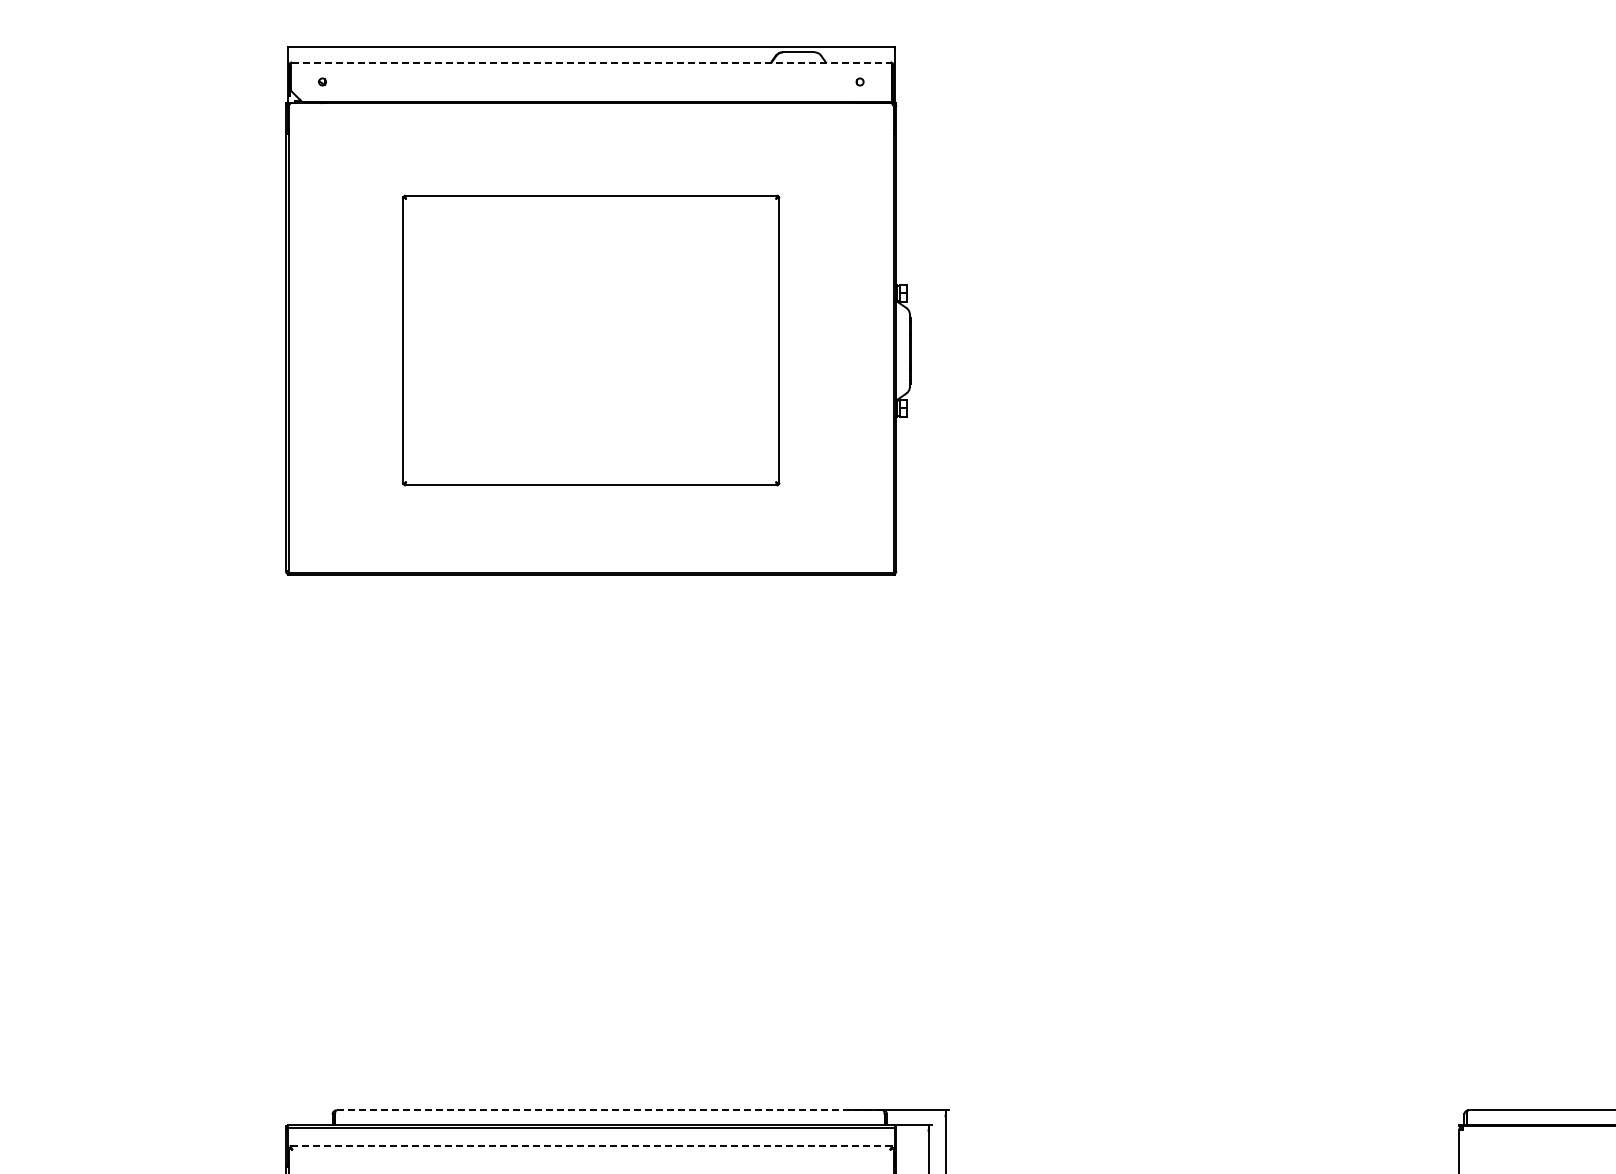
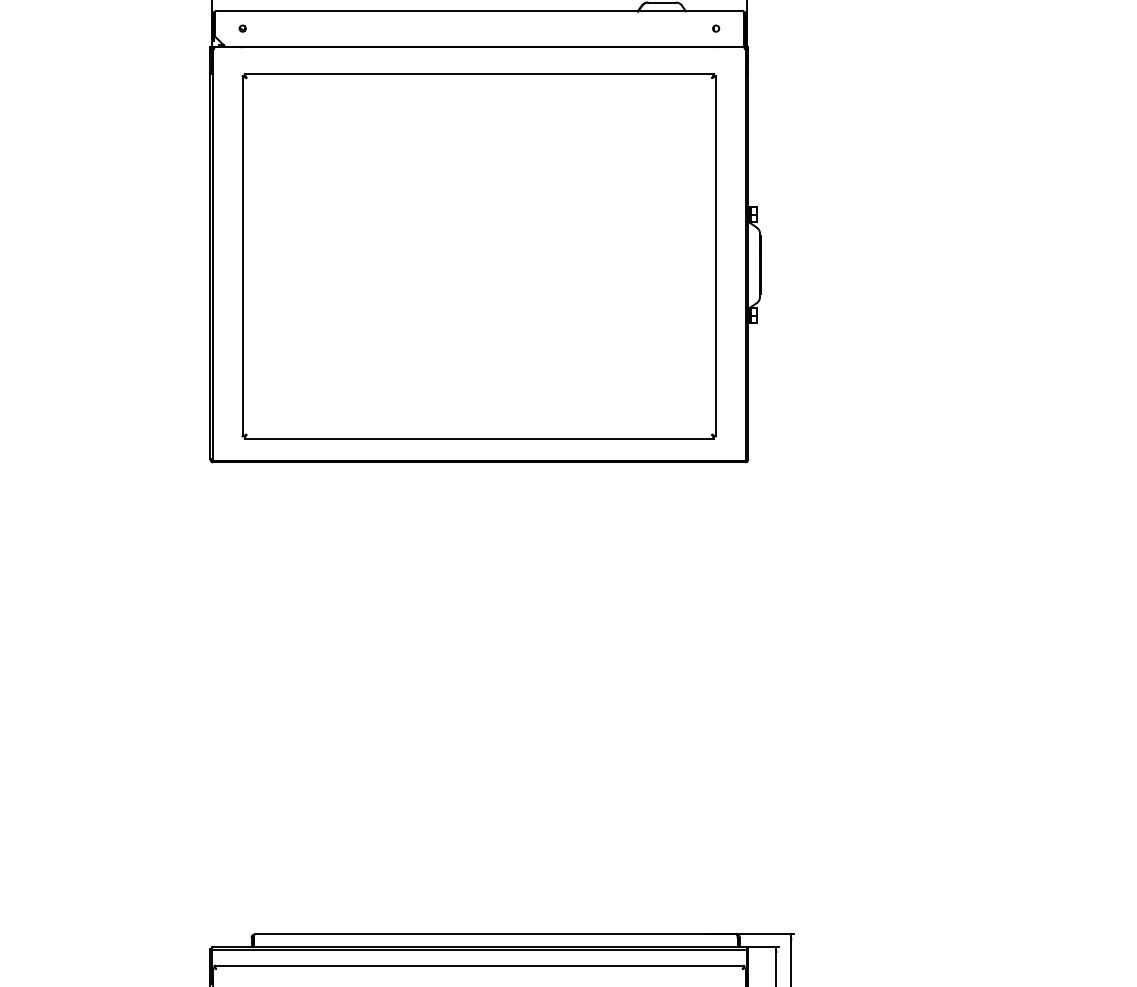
line: (591, 62) -> (479, 11), dashed -> solid
part: (590, 340) -> (478, 256), size x1.43
line: (610, 1110) -> (496, 934), dashed -> solid
line: (591, 1146) -> (479, 966), dashed -> solid

